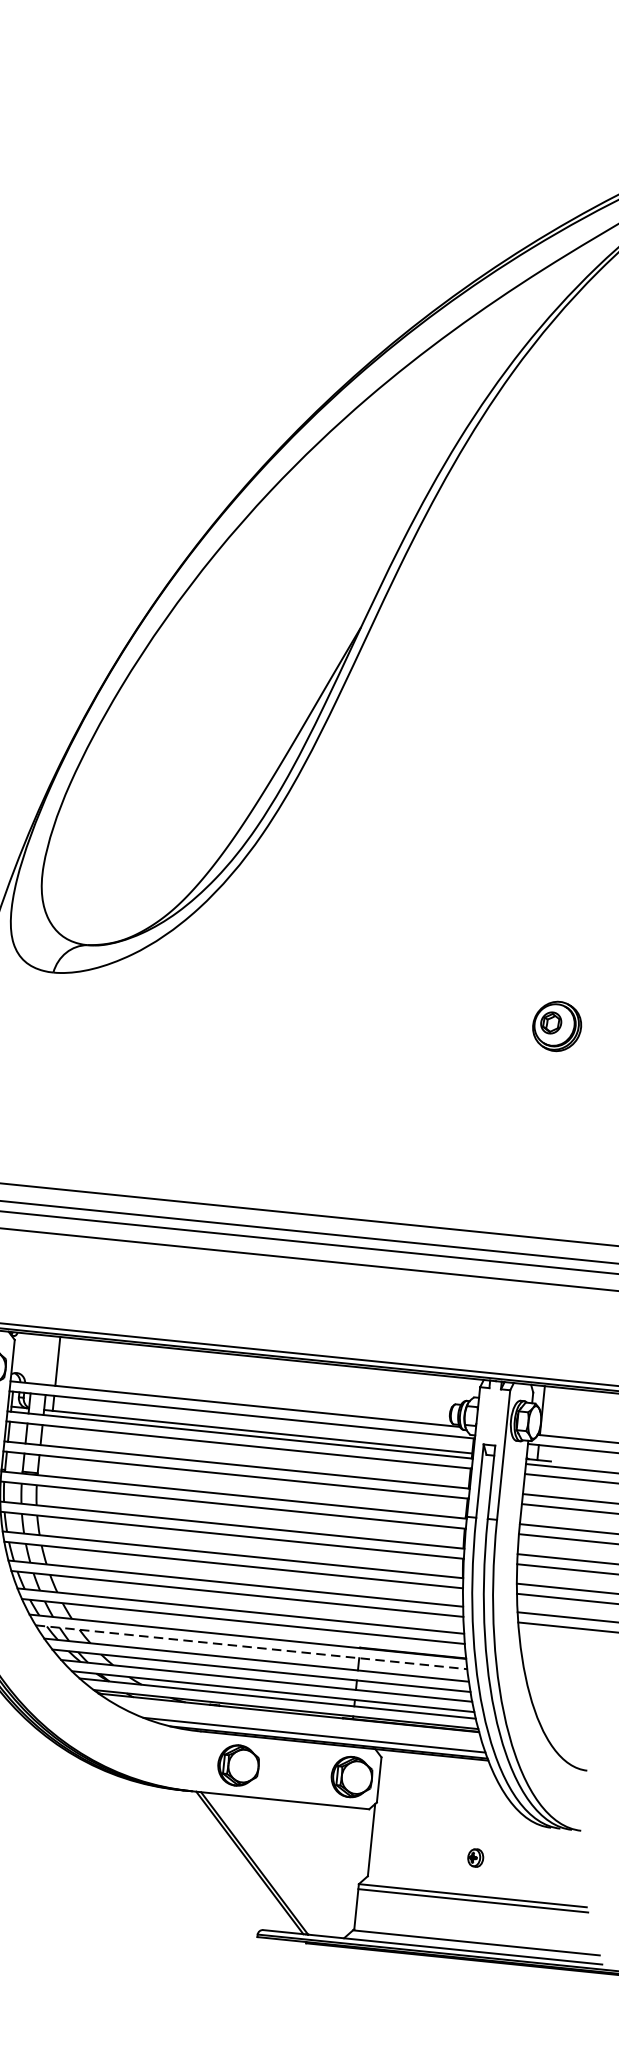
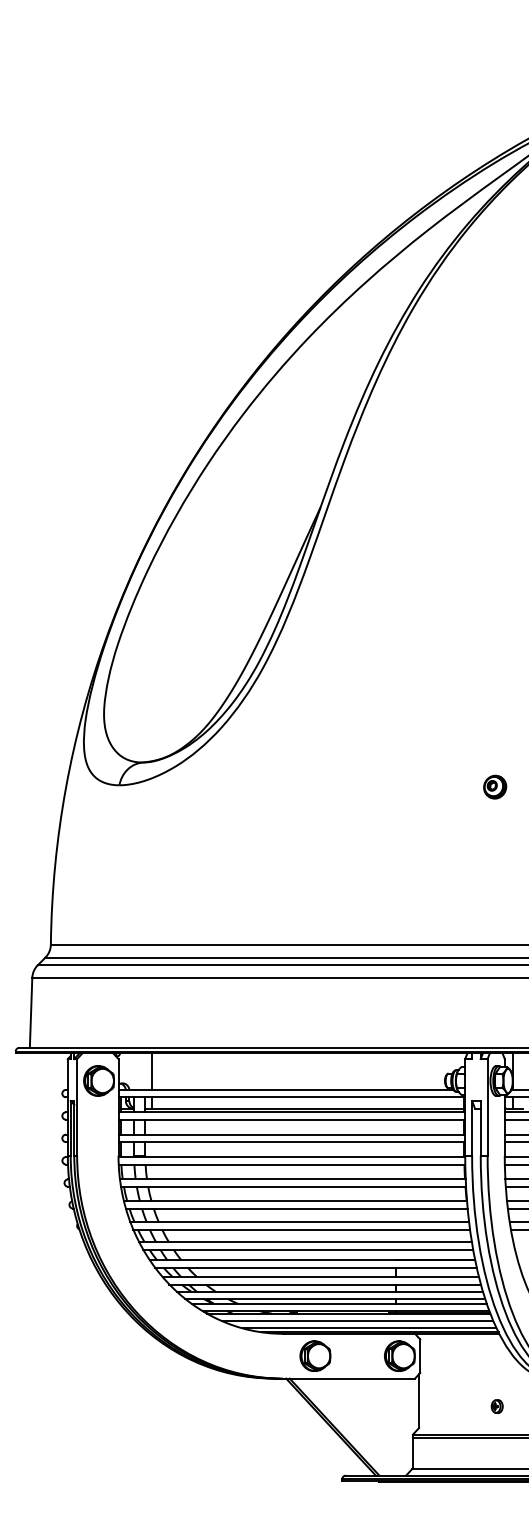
part: (557, 1025) -> (495, 786), size x0.62
line: (252, 1646) -> (316, 1267), dashed -> solid
line: (299, 1724) -> (357, 1321), added

